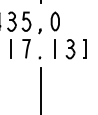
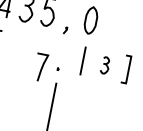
line: (10, 48) -> (17, 47), removed
curve: (26, 48) -> (41, 66), moved
part: (70, 49) -> (105, 65), size x0.6

